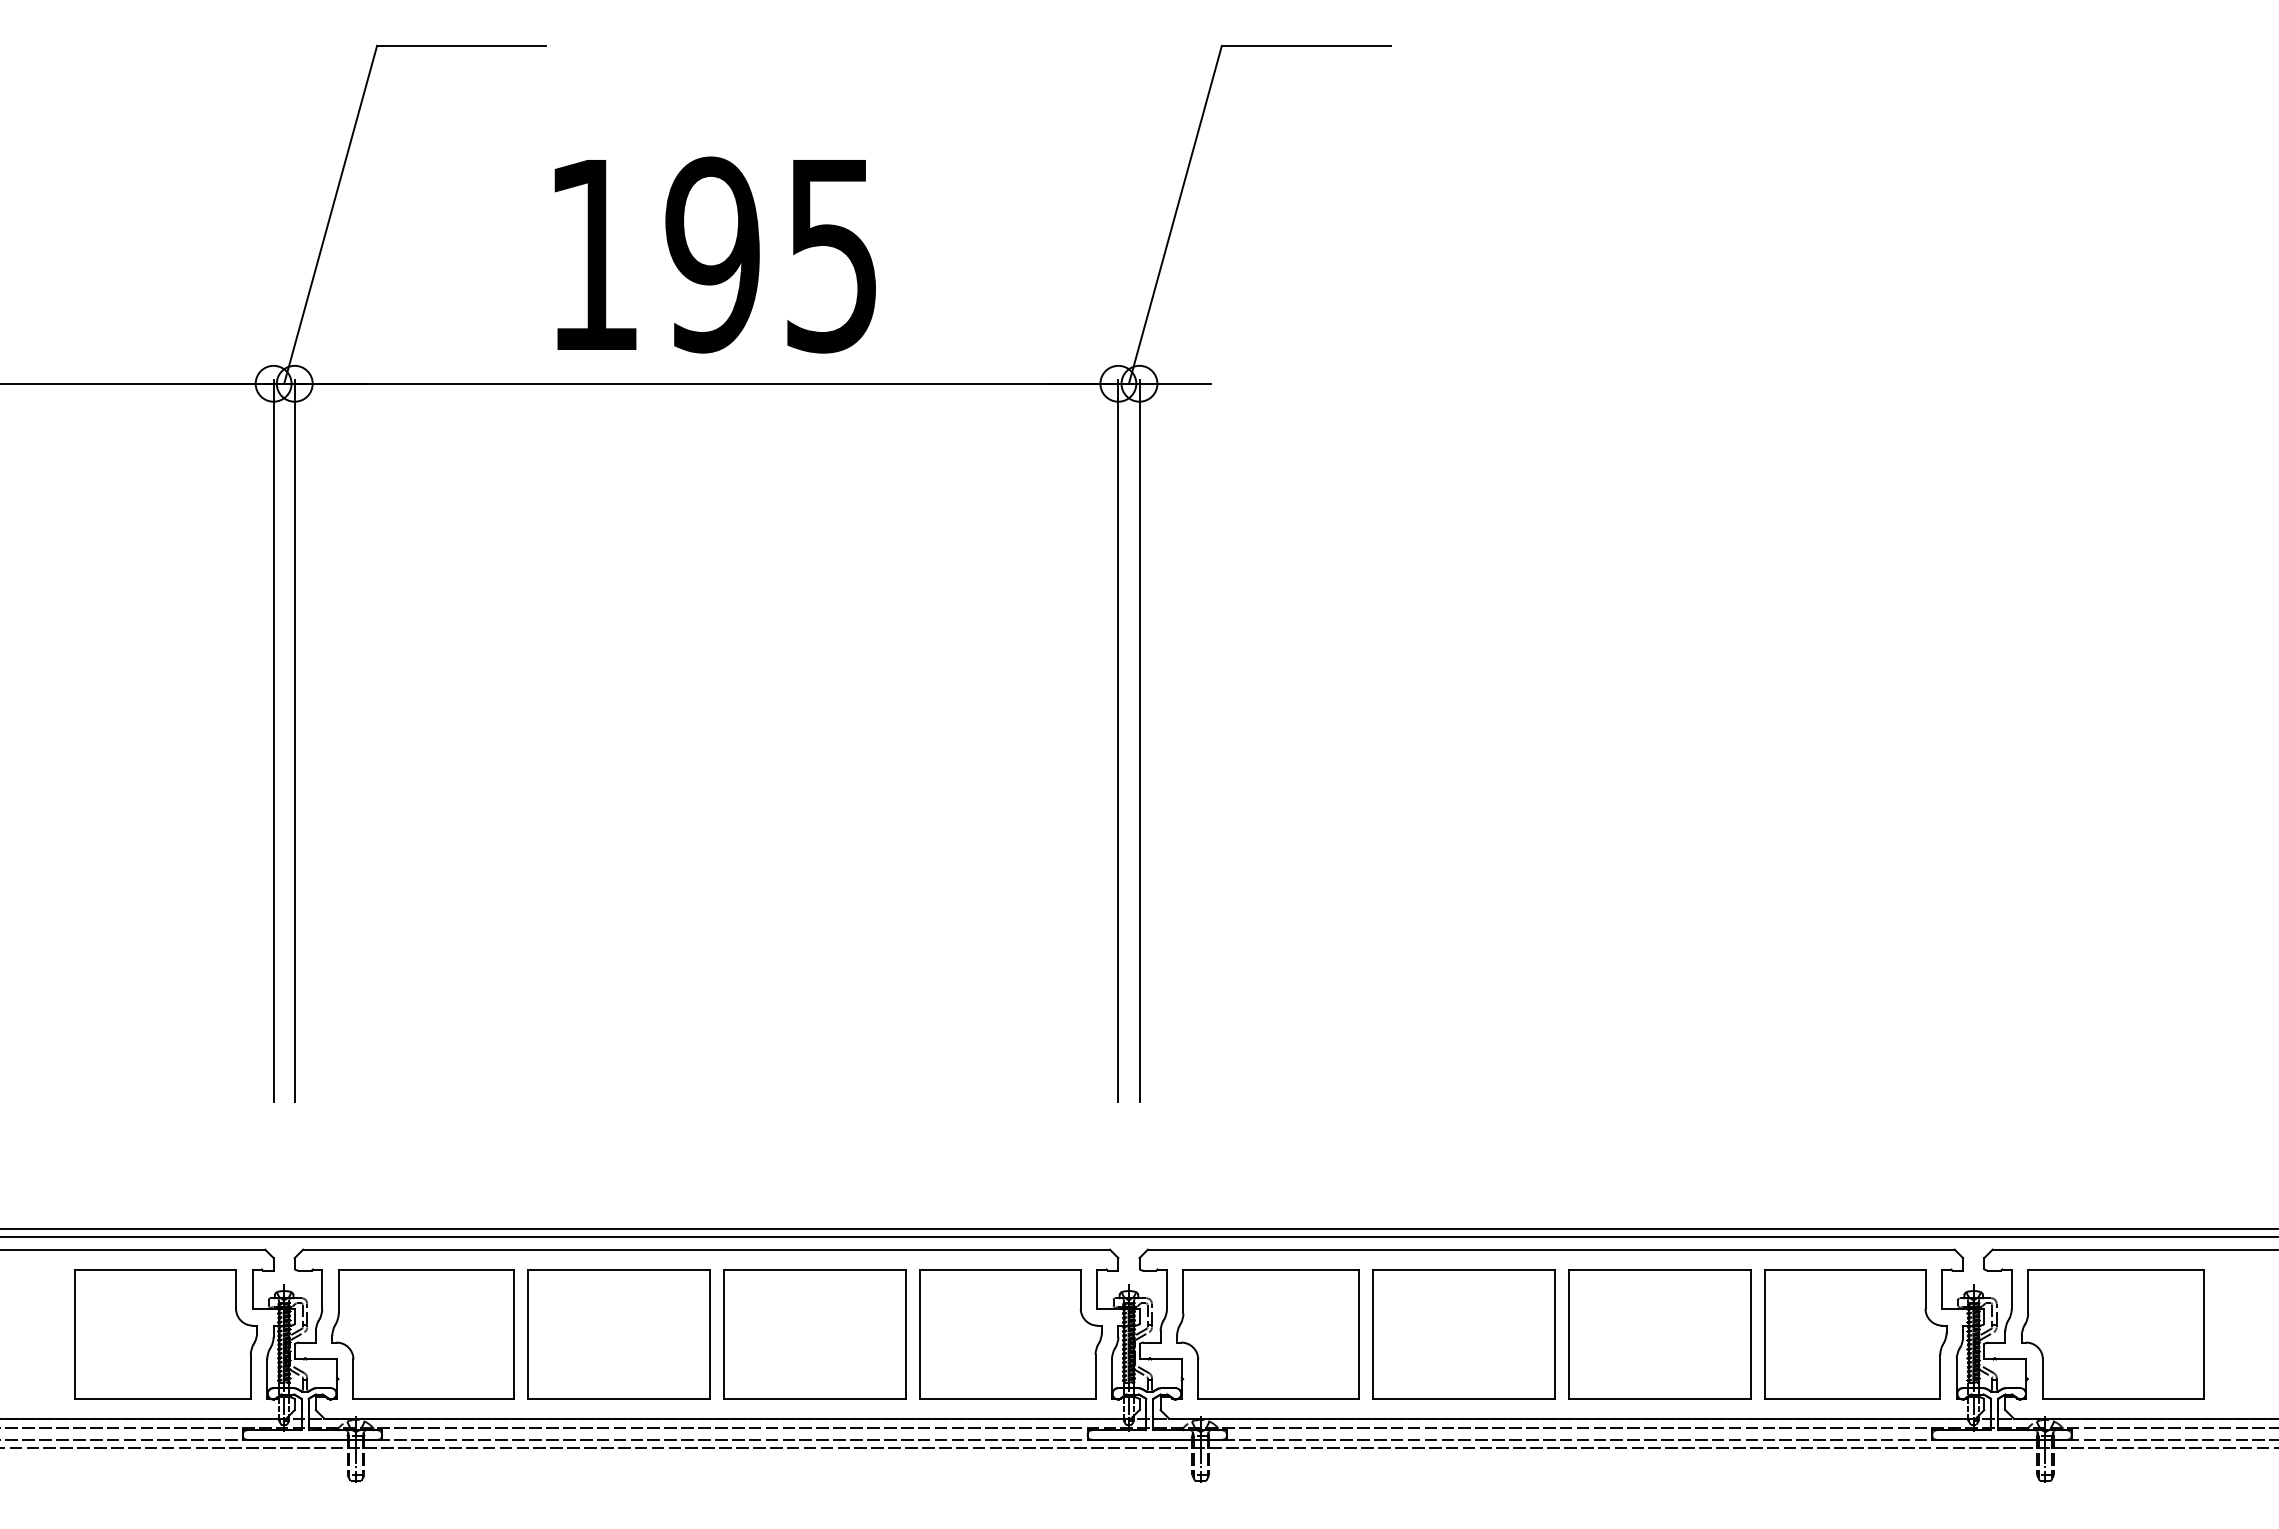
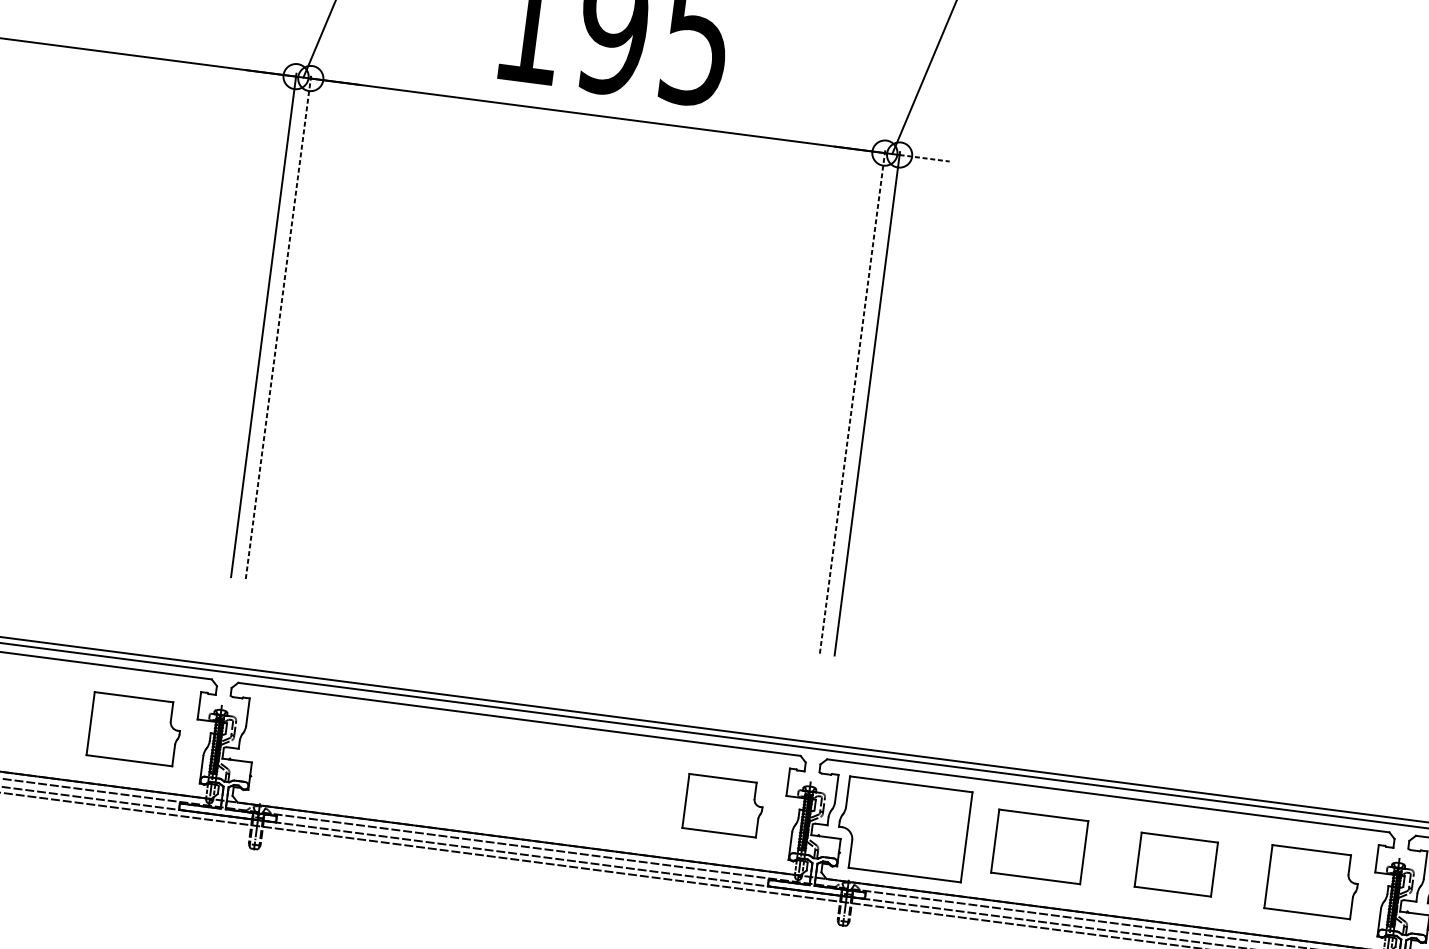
line: (1175, 383) -> (924, 158), solid -> dashed
line: (294, 740) -> (278, 327), solid -> dashed
line: (1118, 740) -> (852, 401), solid -> dashed
part: (165, 1334) -> (134, 729), size x0.7
part: (422, 1334) -> (313, 752), removed
part: (618, 1334) -> (450, 770), removed
part: (814, 1334) -> (587, 788), removed
part: (1010, 1334) -> (723, 806), size x0.6
part: (1463, 1334) -> (1039, 847), size x0.7
part: (1659, 1334) -> (1176, 864), size x0.6
part: (1855, 1334) -> (1312, 882), size x0.7

